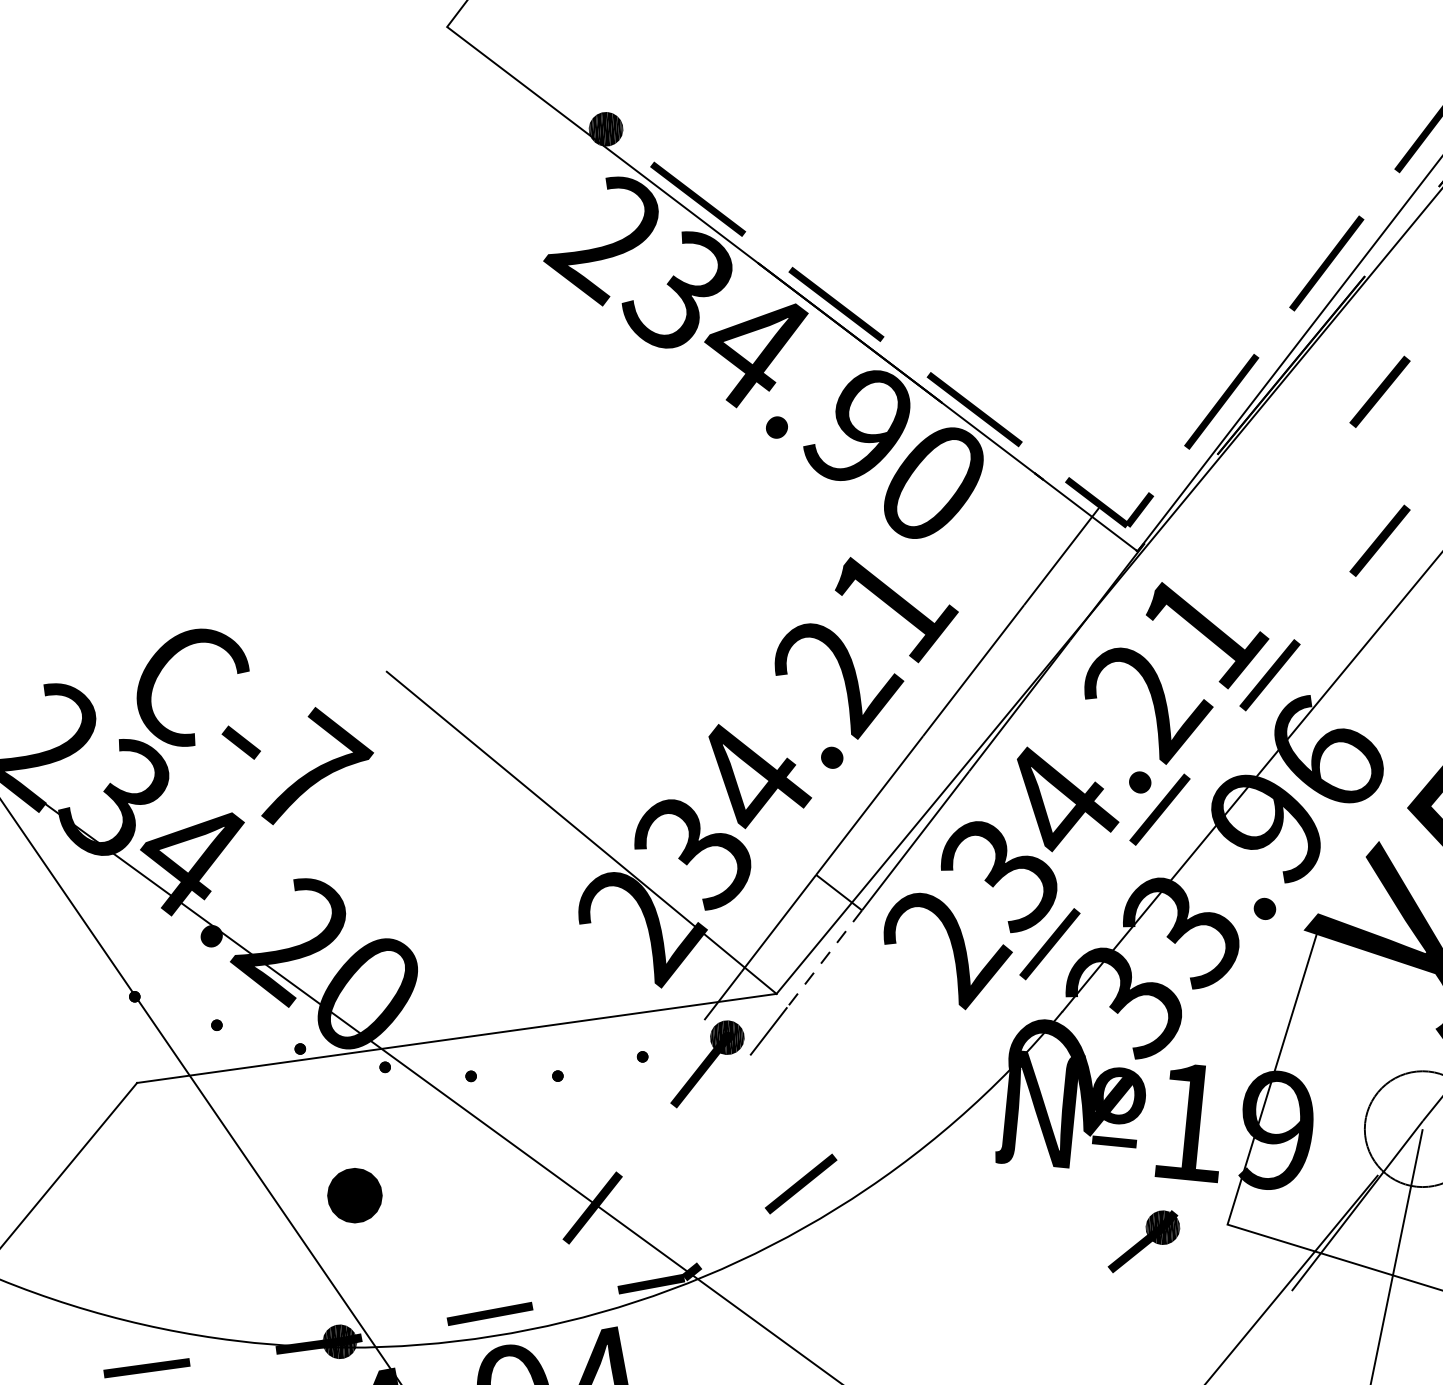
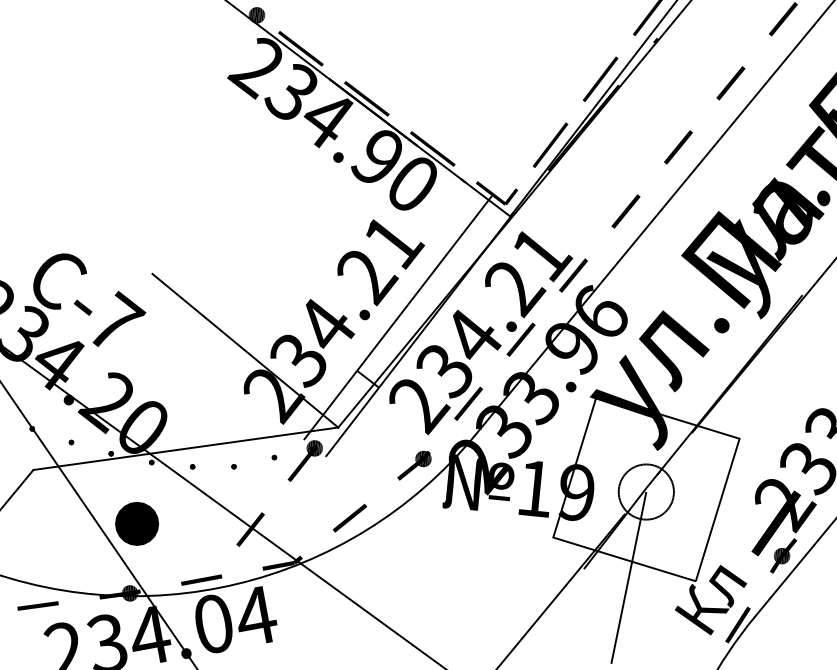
line: (1379, 391) -> (625, 140), removed
line: (823, 960) -> (360, 411), dashed -> solid
part: (355, 1195) -> (137, 523), size x1.67
part: (1144, 1241) -> (414, 465), moved

